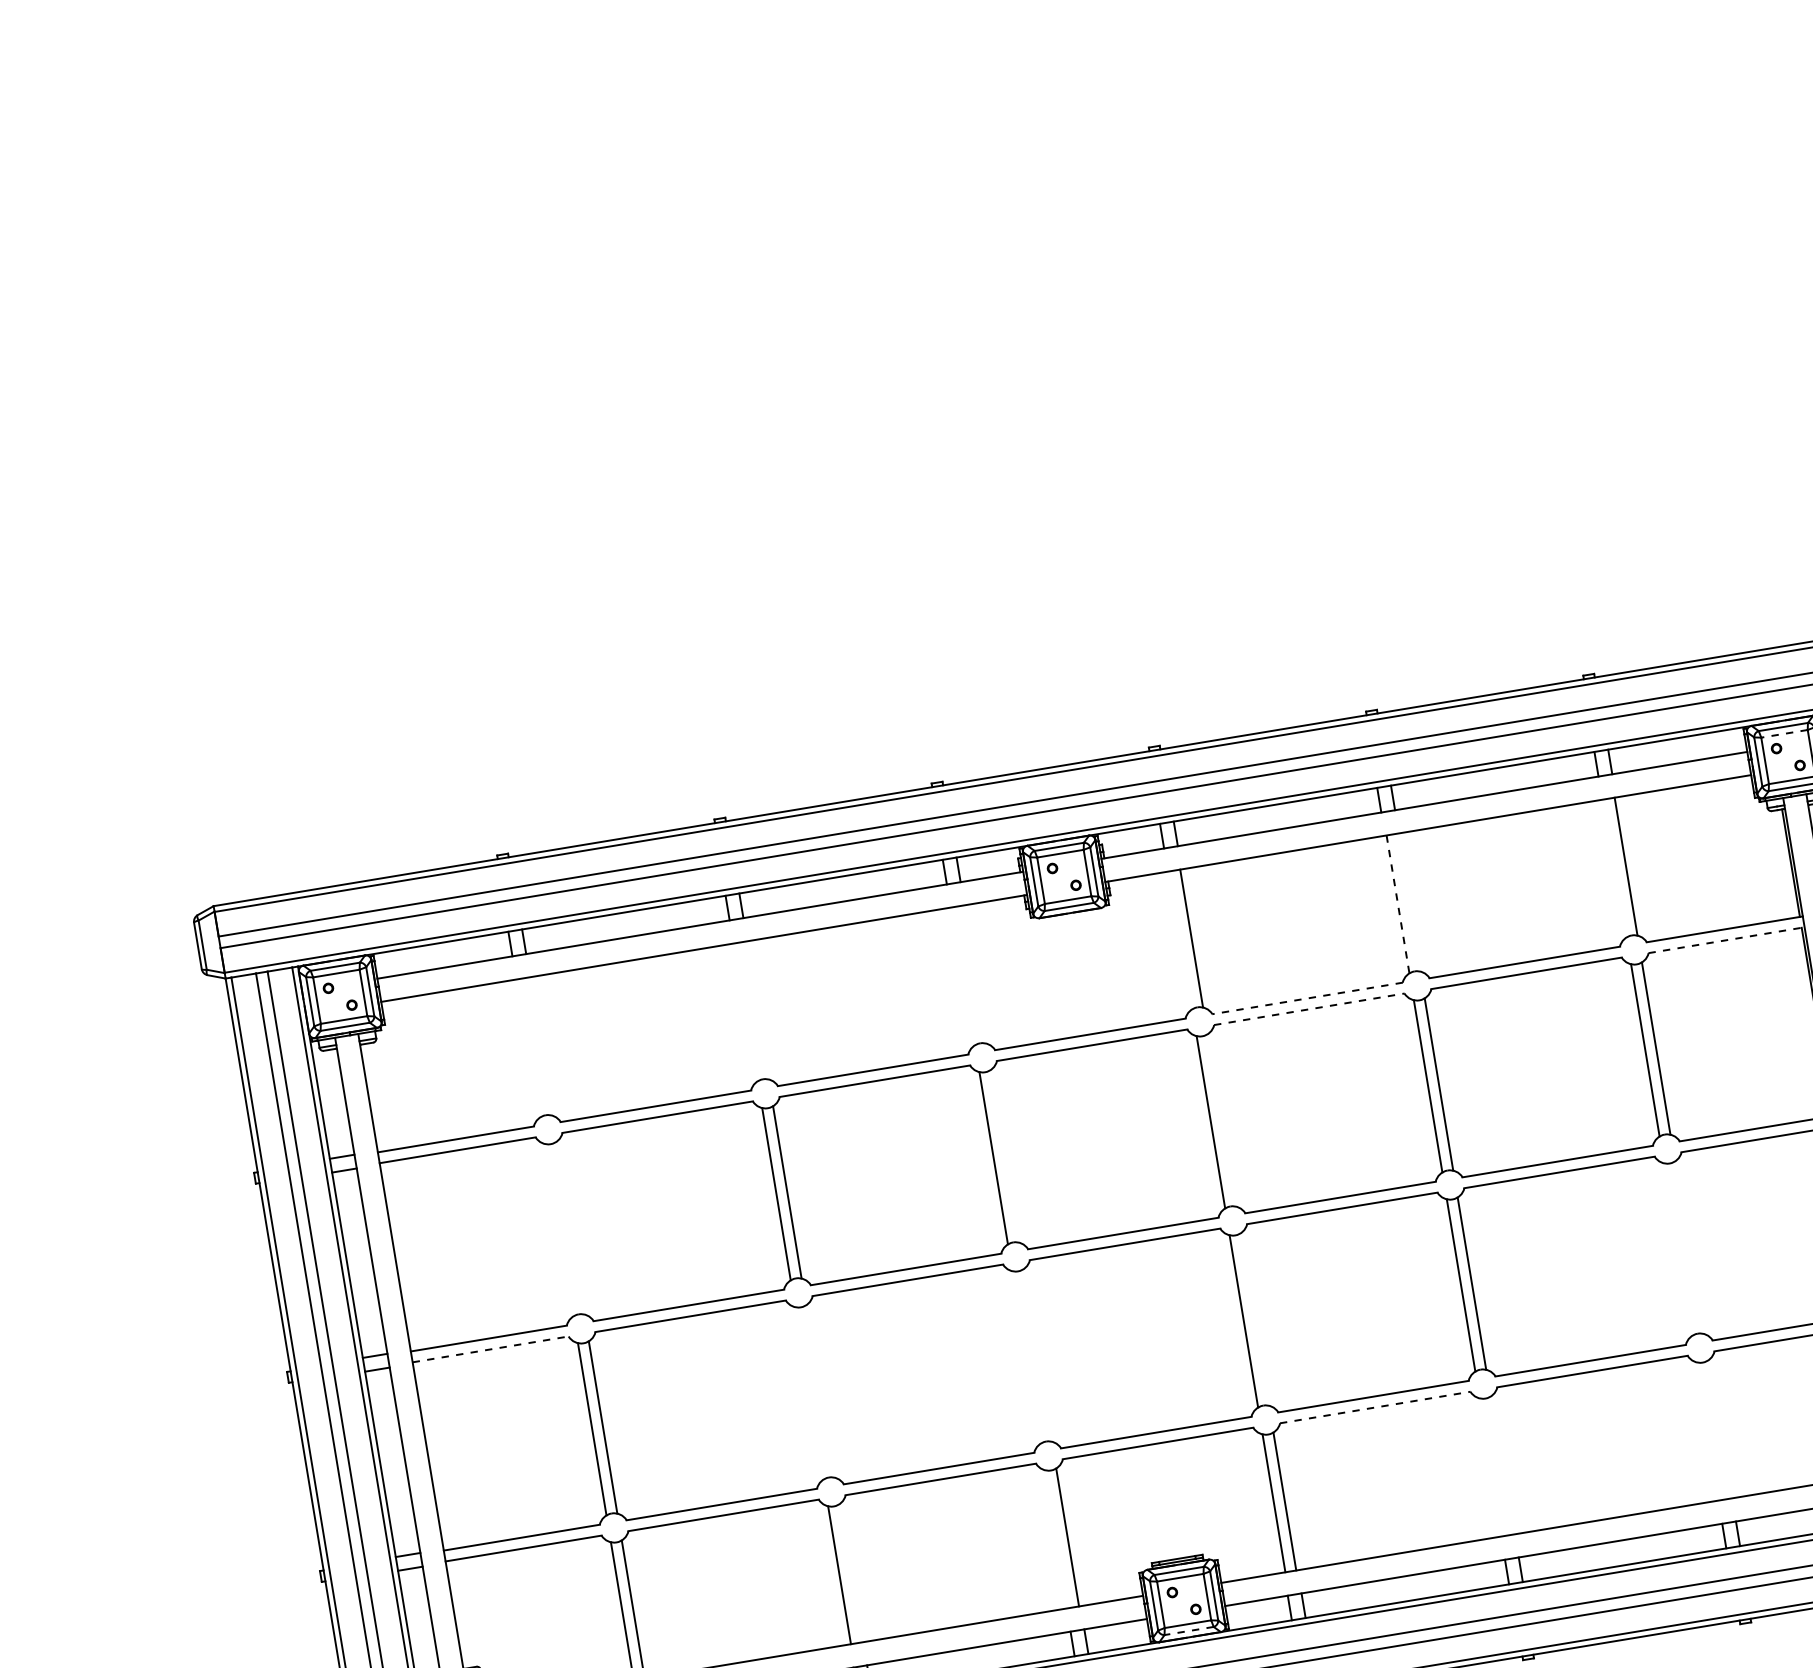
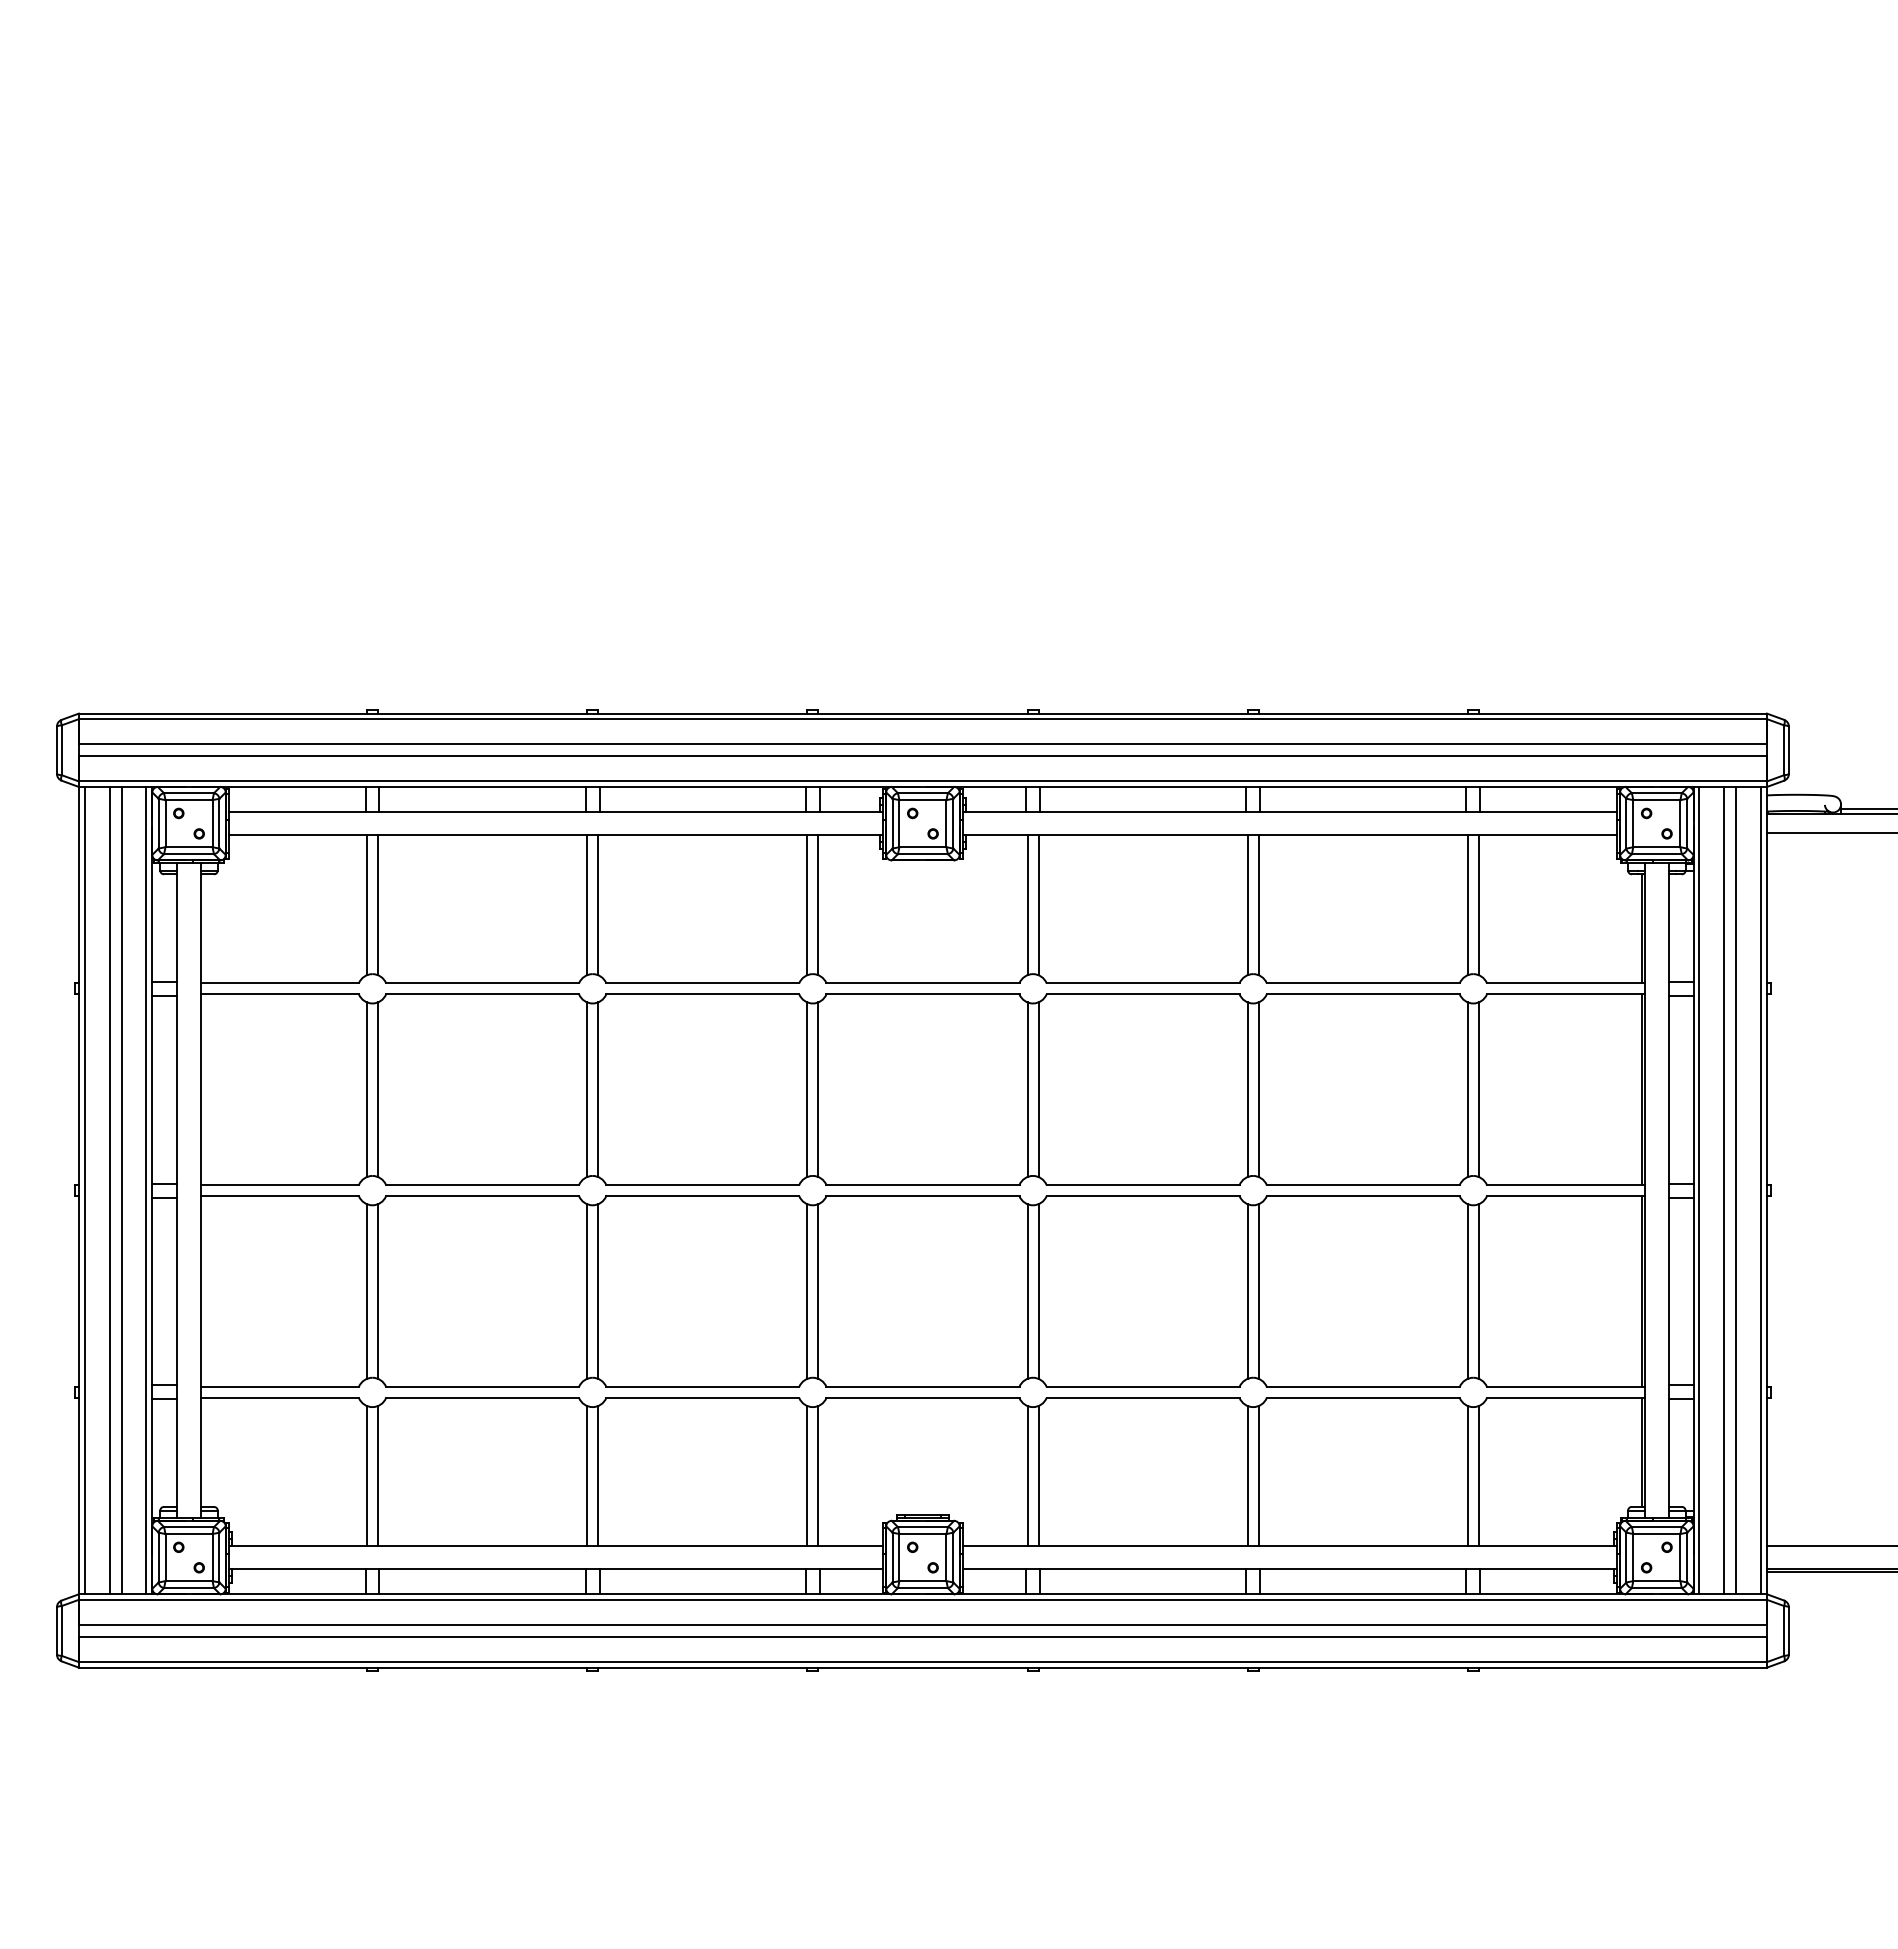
line: (1784, 734) -> (1656, 800), dashed -> solid
line: (1614, 868) -> (1467, 905), added
line: (1408, 902) -> (1258, 905), added
line: (1397, 904) -> (1247, 905), dashed -> solid
line: (1180, 940) -> (1027, 905), added
line: (1727, 940) -> (1566, 994), dashed -> solid
line: (974, 974) -> (818, 905), added
line: (963, 976) -> (807, 905), added
line: (1307, 998) -> (1143, 983), dashed -> solid
line: (1309, 1009) -> (1143, 994), dashed -> solid
line: (757, 1010) -> (598, 905), added
line: (746, 1012) -> (587, 905), added
line: (540, 1046) -> (378, 905), added
line: (529, 1048) -> (367, 905), added
line: (1221, 1120) -> (1038, 1089), added
line: (1004, 1156) -> (818, 1089), added
line: (570, 1228) -> (378, 1089), added
line: (559, 1229) -> (367, 1089), added
line: (1688, 1247) -> (1478, 1291), added
line: (1677, 1249) -> (1467, 1291), added
line: (1254, 1319) -> (1038, 1291), added
line: (491, 1349) -> (280, 1196), dashed -> solid
line: (1037, 1355) -> (818, 1291), added
line: (1026, 1357) -> (807, 1291), added
line: (820, 1391) -> (598, 1291), added
line: (809, 1393) -> (587, 1291), added
line: (1375, 1407) -> (1143, 1397), dashed -> solid
line: (1718, 1429) -> (1478, 1475), added
line: (1707, 1431) -> (1467, 1475), added
line: (1501, 1465) -> (1258, 1475), added
line: (1490, 1466) -> (1247, 1475), added
line: (1056, 1538) -> (807, 1475), added
line: (850, 1572) -> (598, 1475), added
line: (1188, 1631) -> (922, 1588), dashed -> solid

